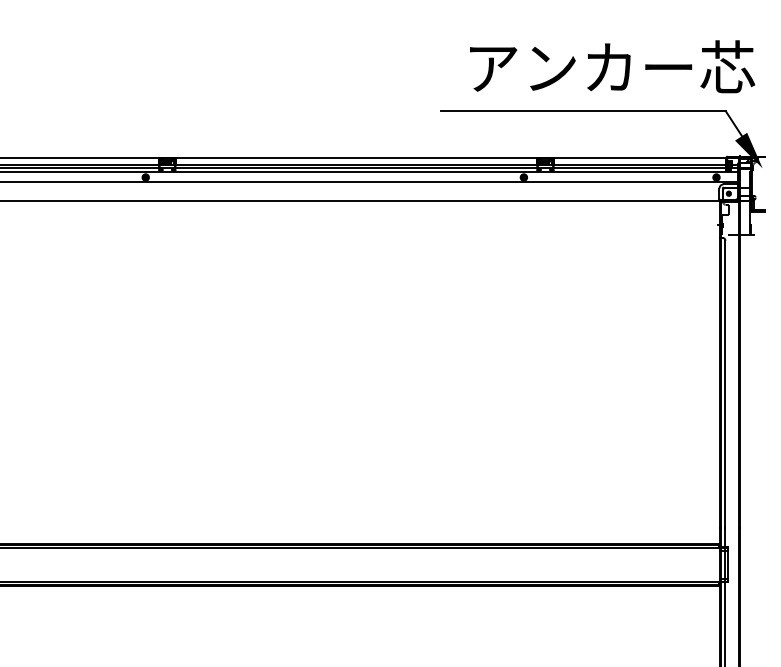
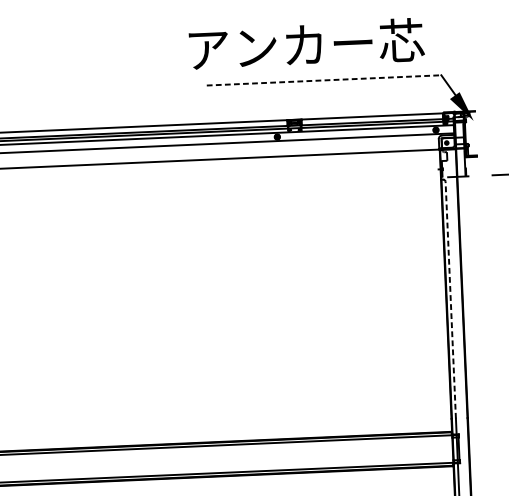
text: (612, 66) -> (306, 44), moved
line: (584, 111) -> (324, 80), solid -> dashed
line: (725, 384) -> (450, 300), solid -> dashed

